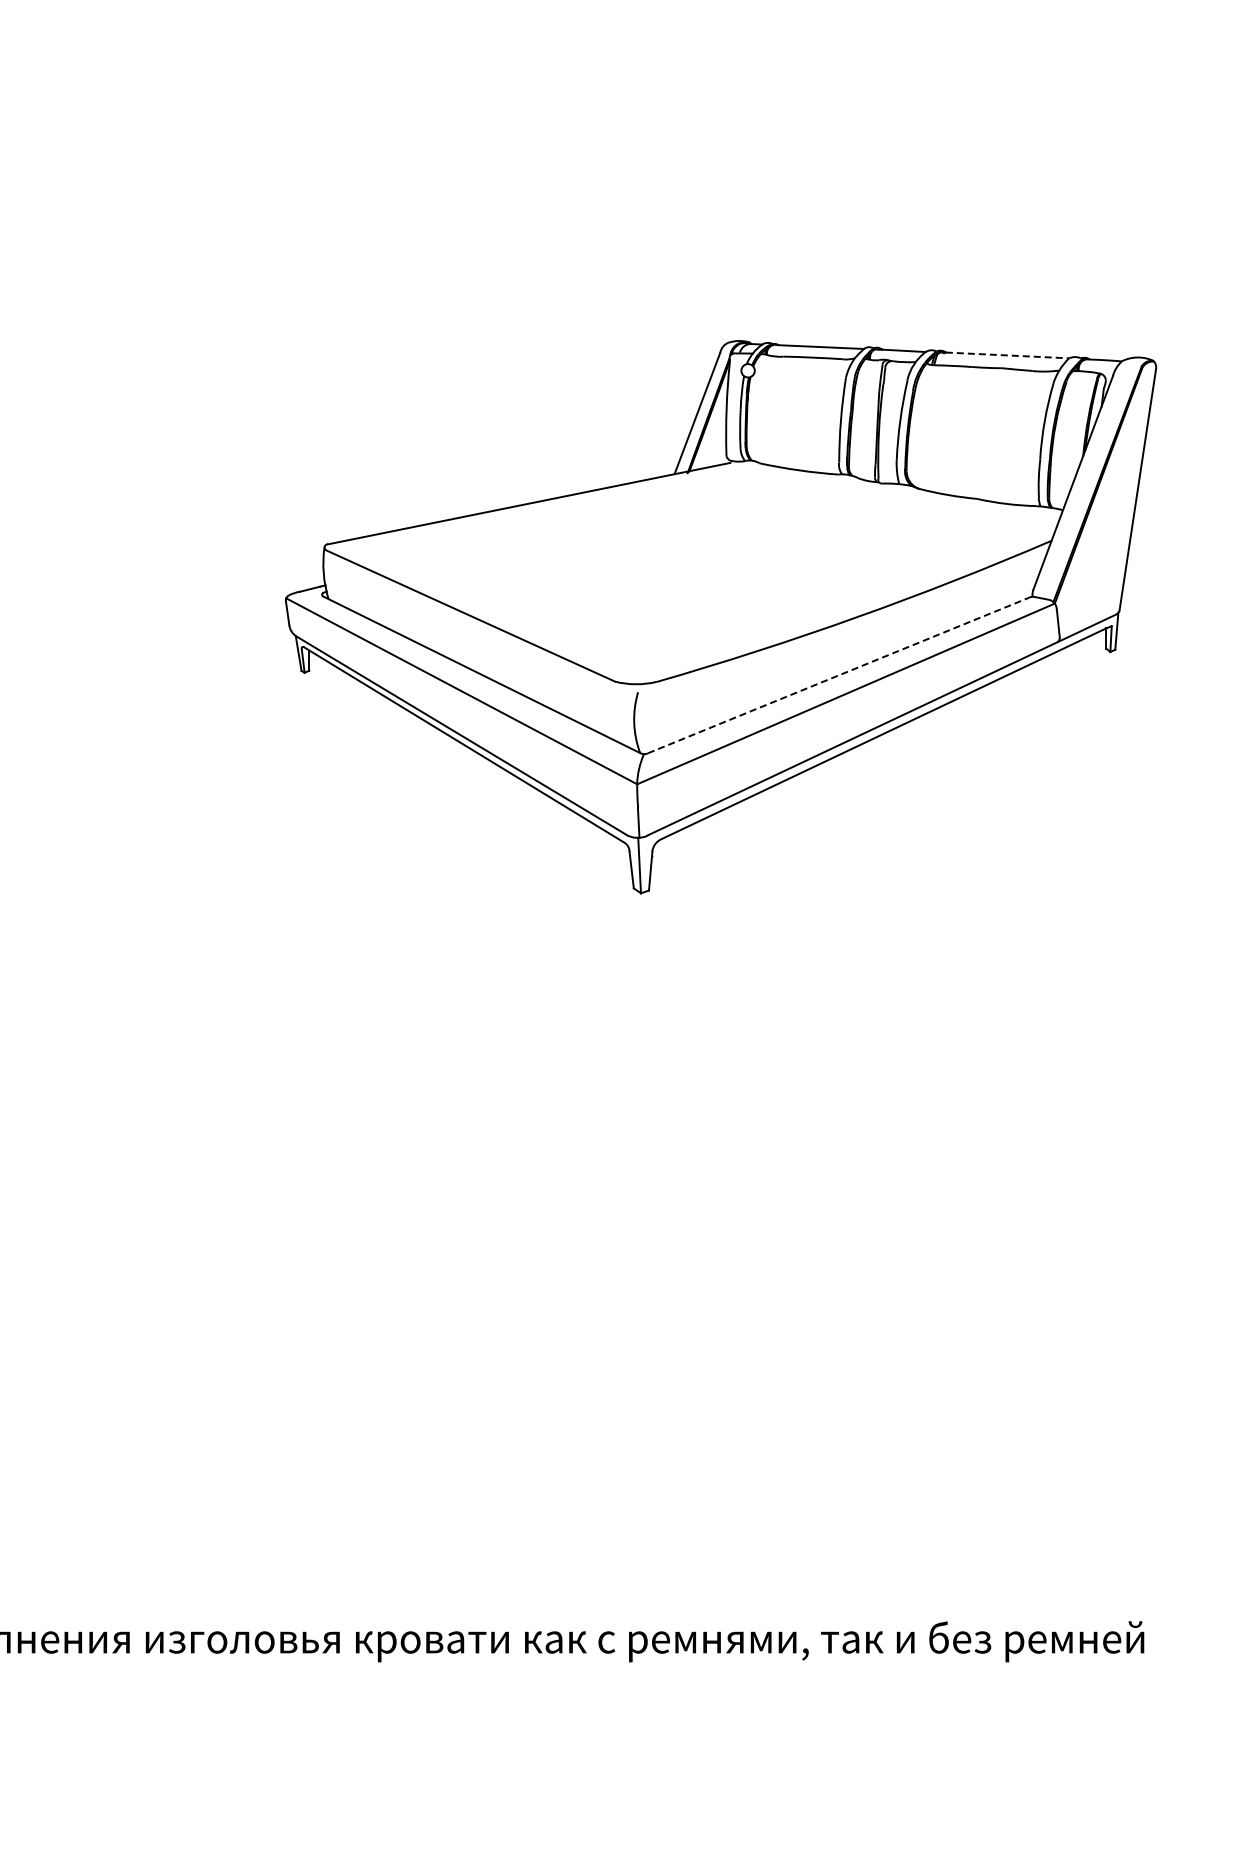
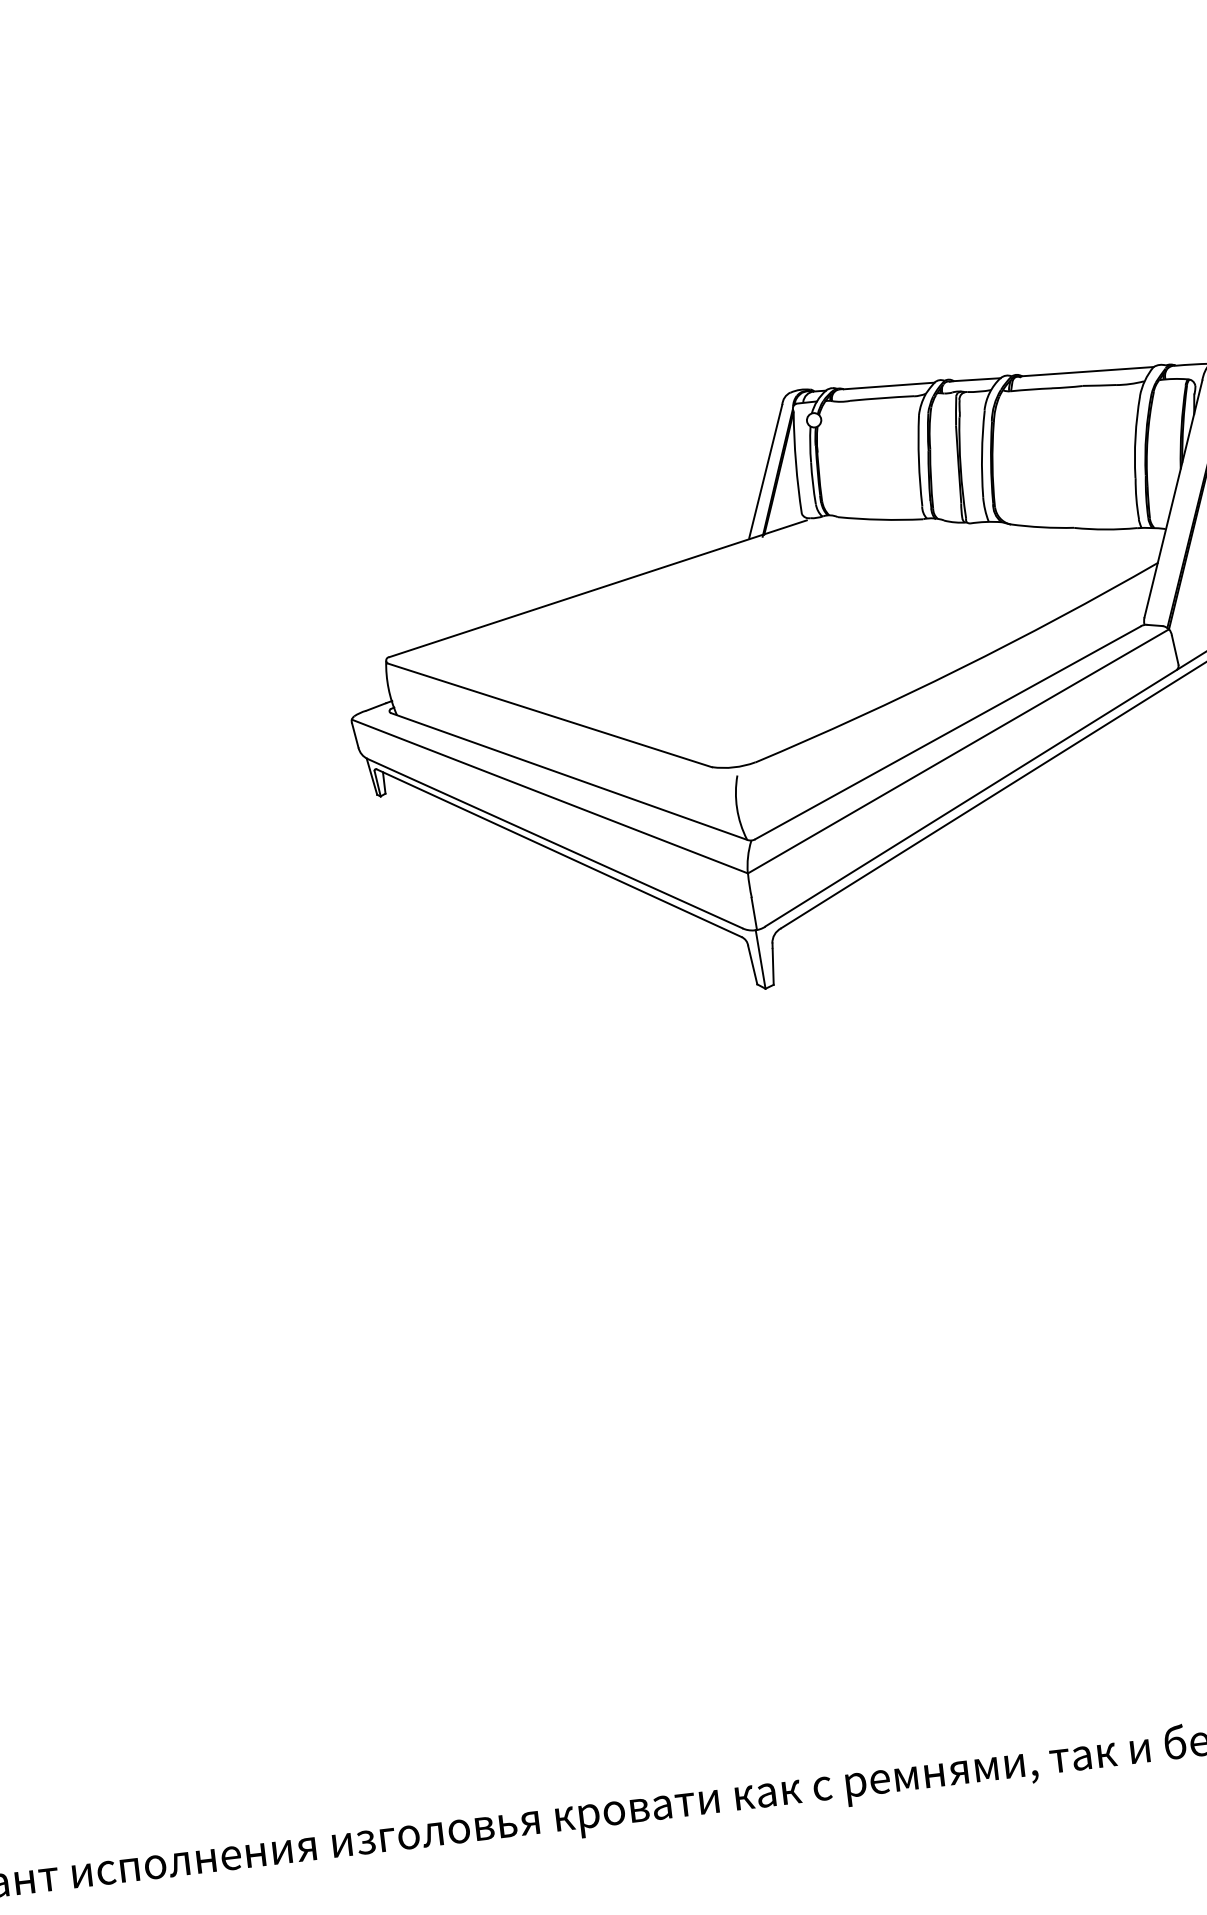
line: (1007, 355) -> (1087, 371), dashed -> solid
line: (838, 675) -> (948, 732), dashed -> solid

